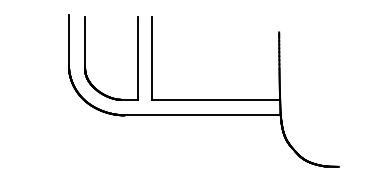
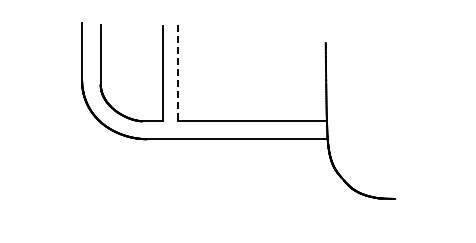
line: (151, 58) -> (177, 73), solid -> dashed

